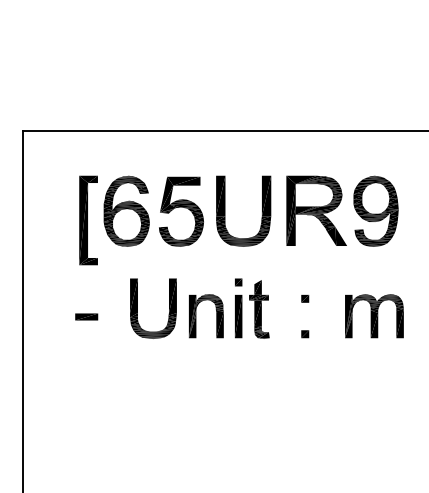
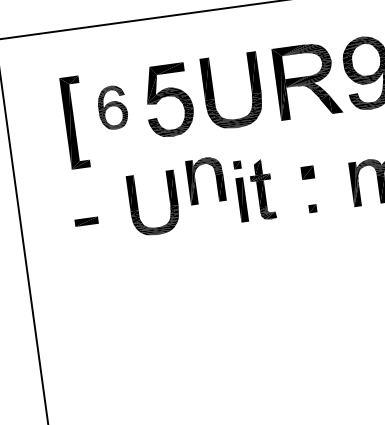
part: (126, 210) -> (112, 107), size x0.6
part: (305, 298) -> (308, 172), size x1.6
part: (196, 316) -> (195, 182), moved

